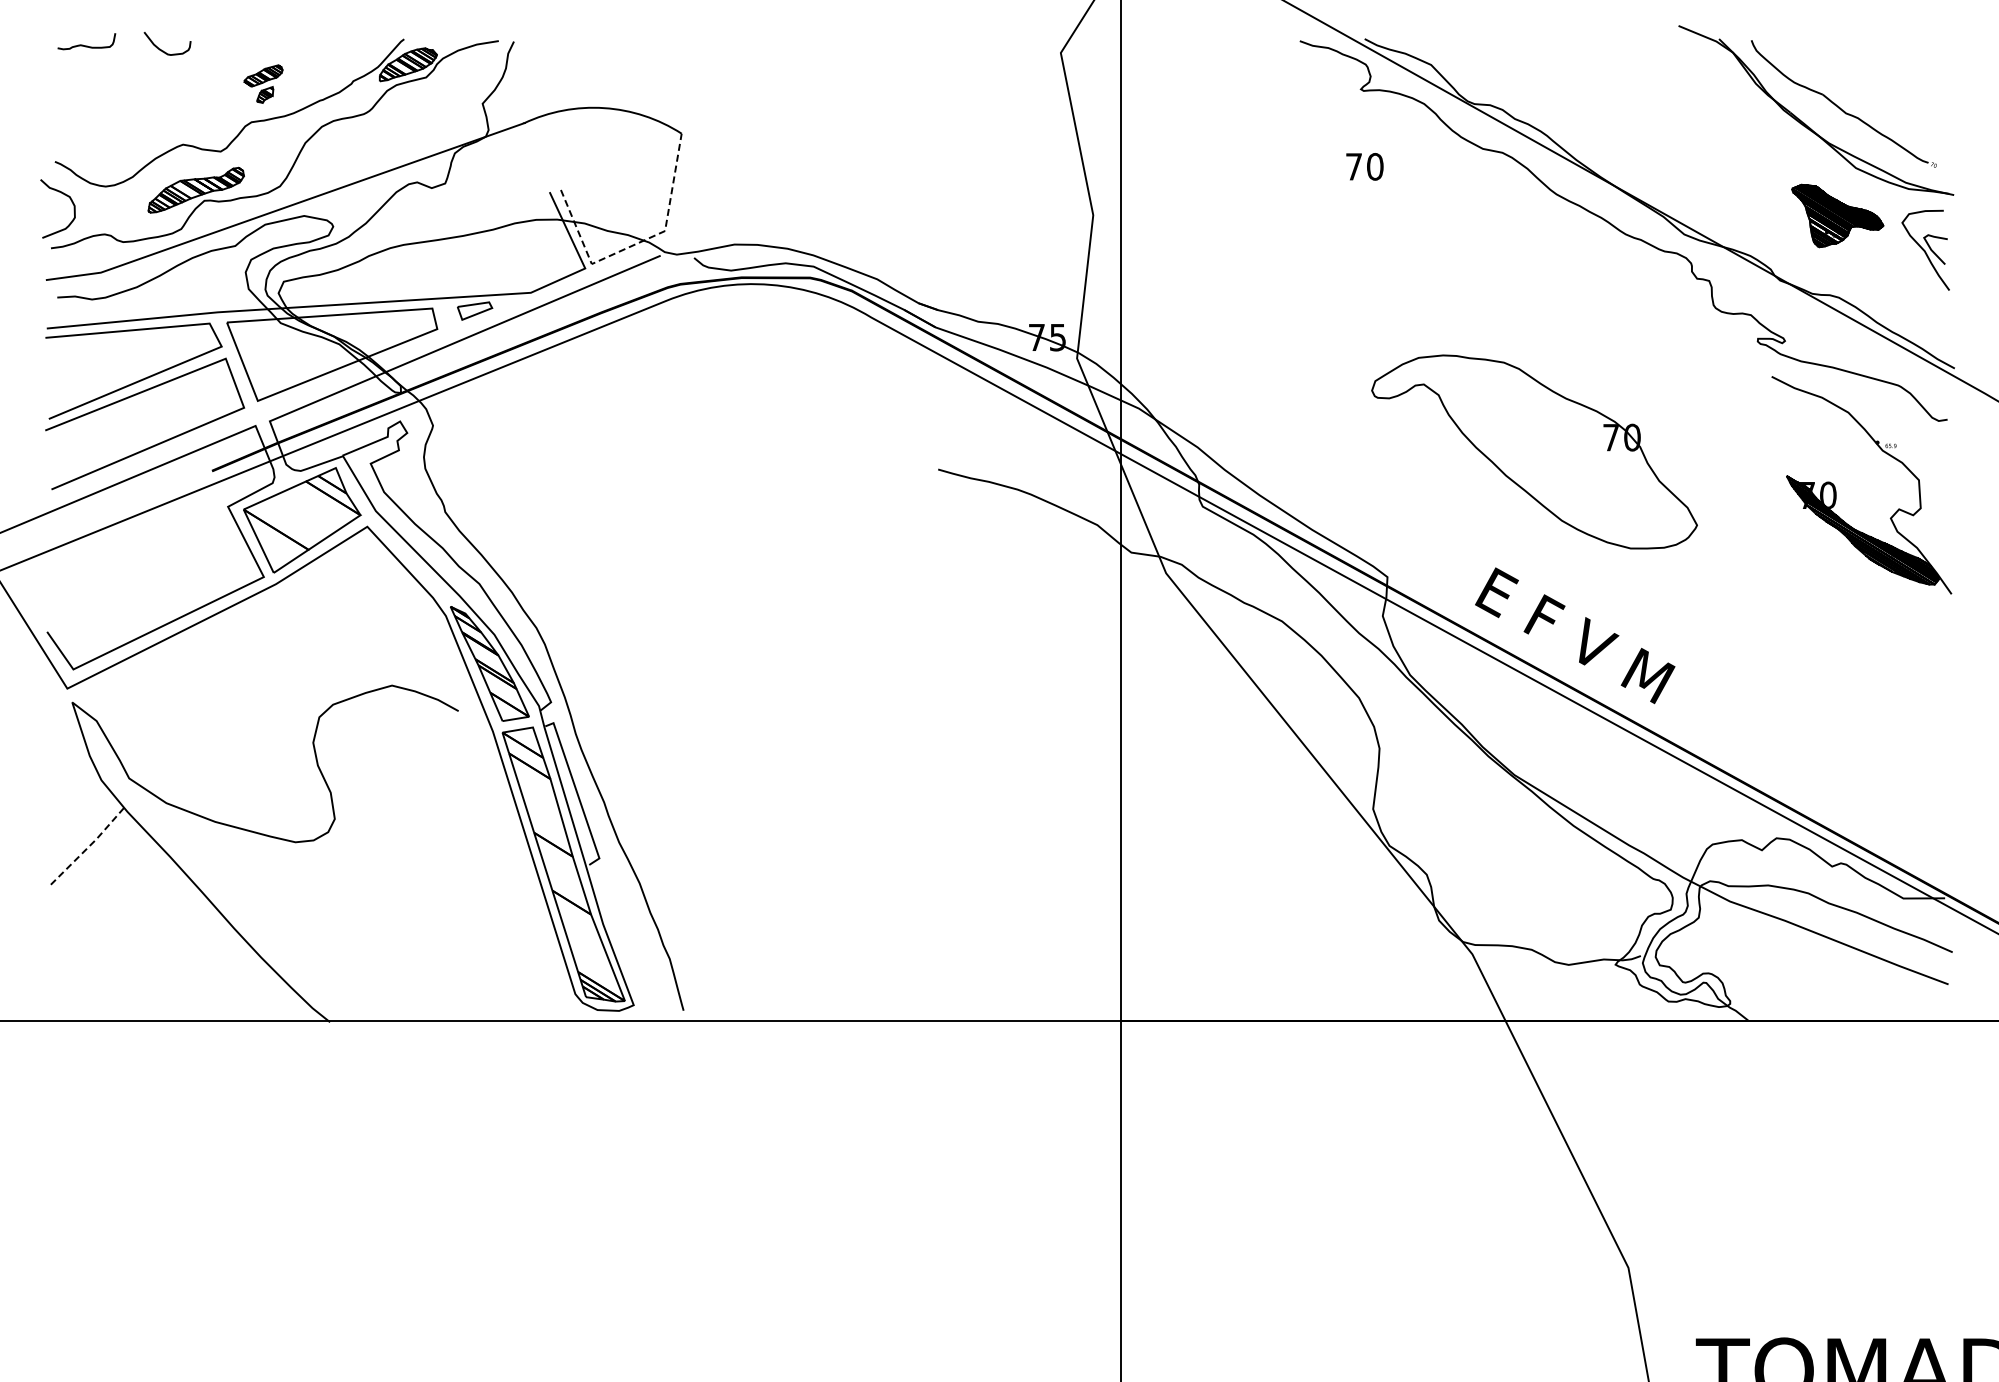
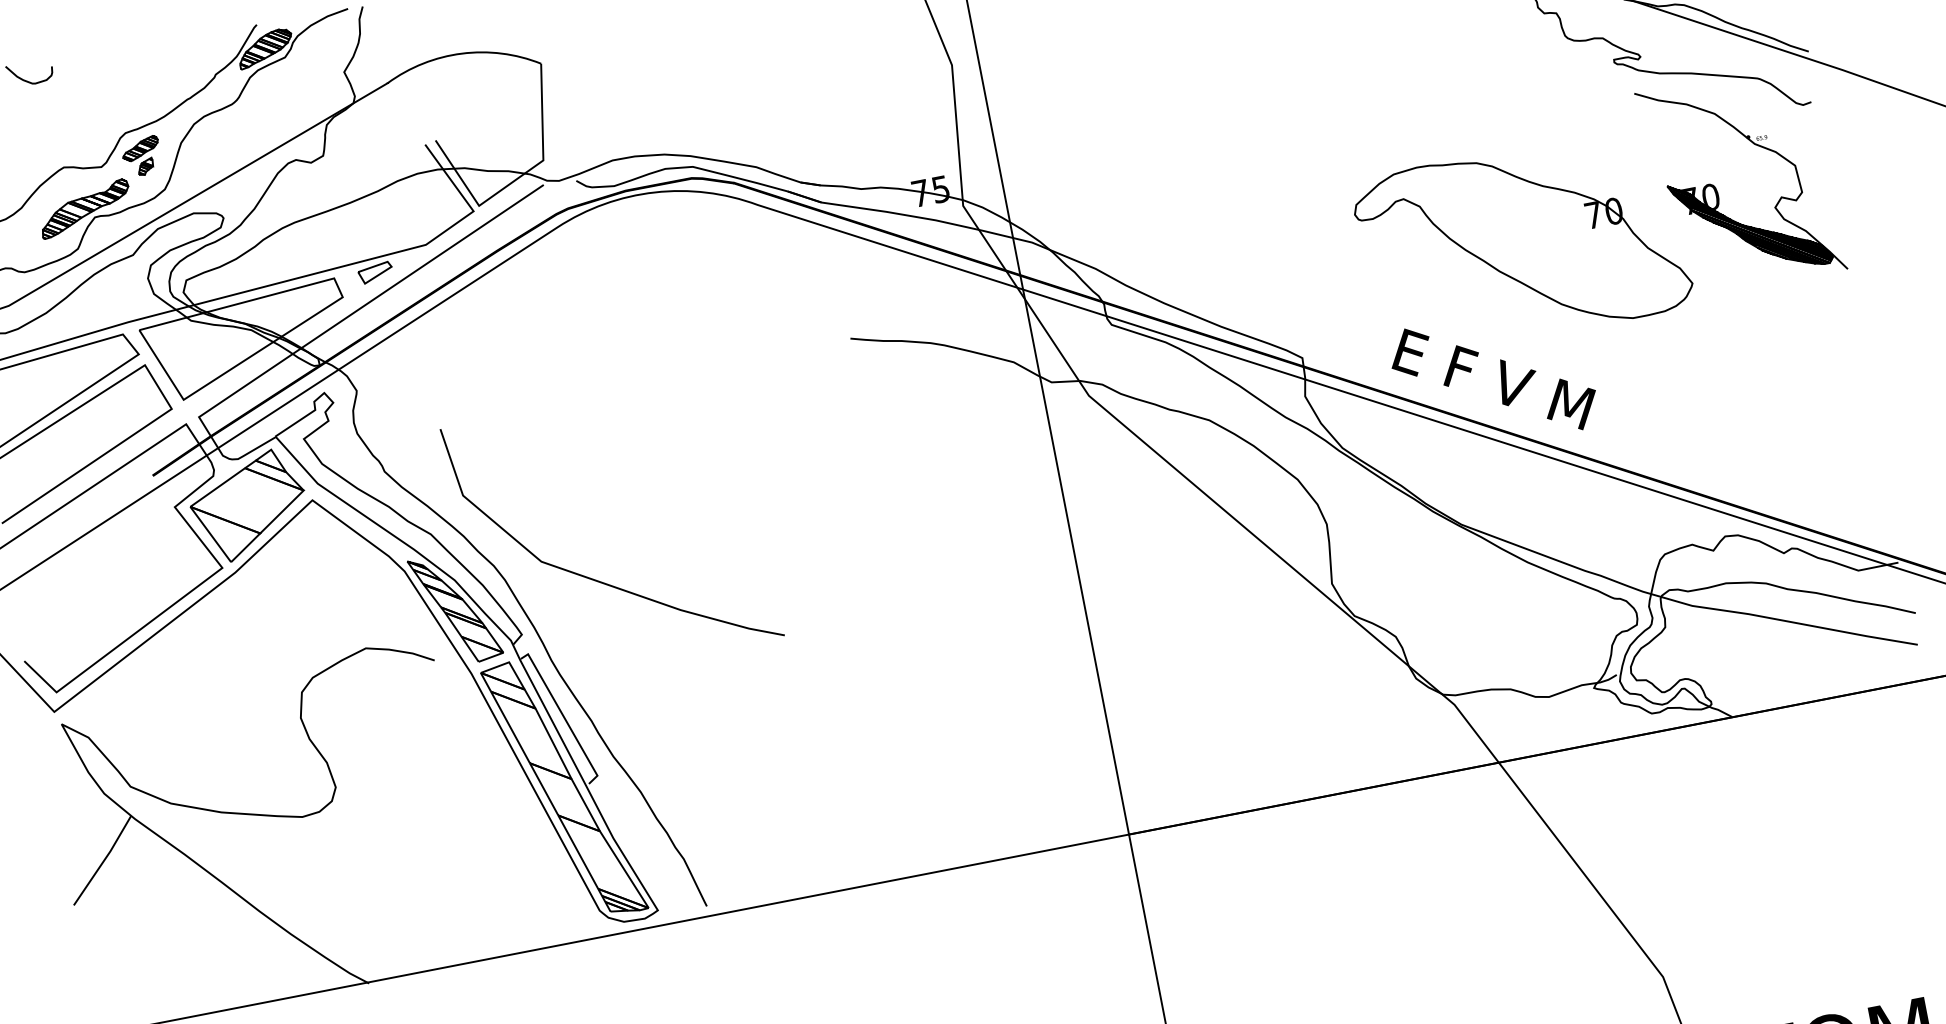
part: (263, 83) -> (141, 156), moved
line: (637, 243) -> (519, 177), dashed -> solid
part: (1534, 451) -> (1522, 242), moved
curve: (636, 661) -> (596, 579), added
line: (88, 847) -> (104, 860), dashed -> solid

